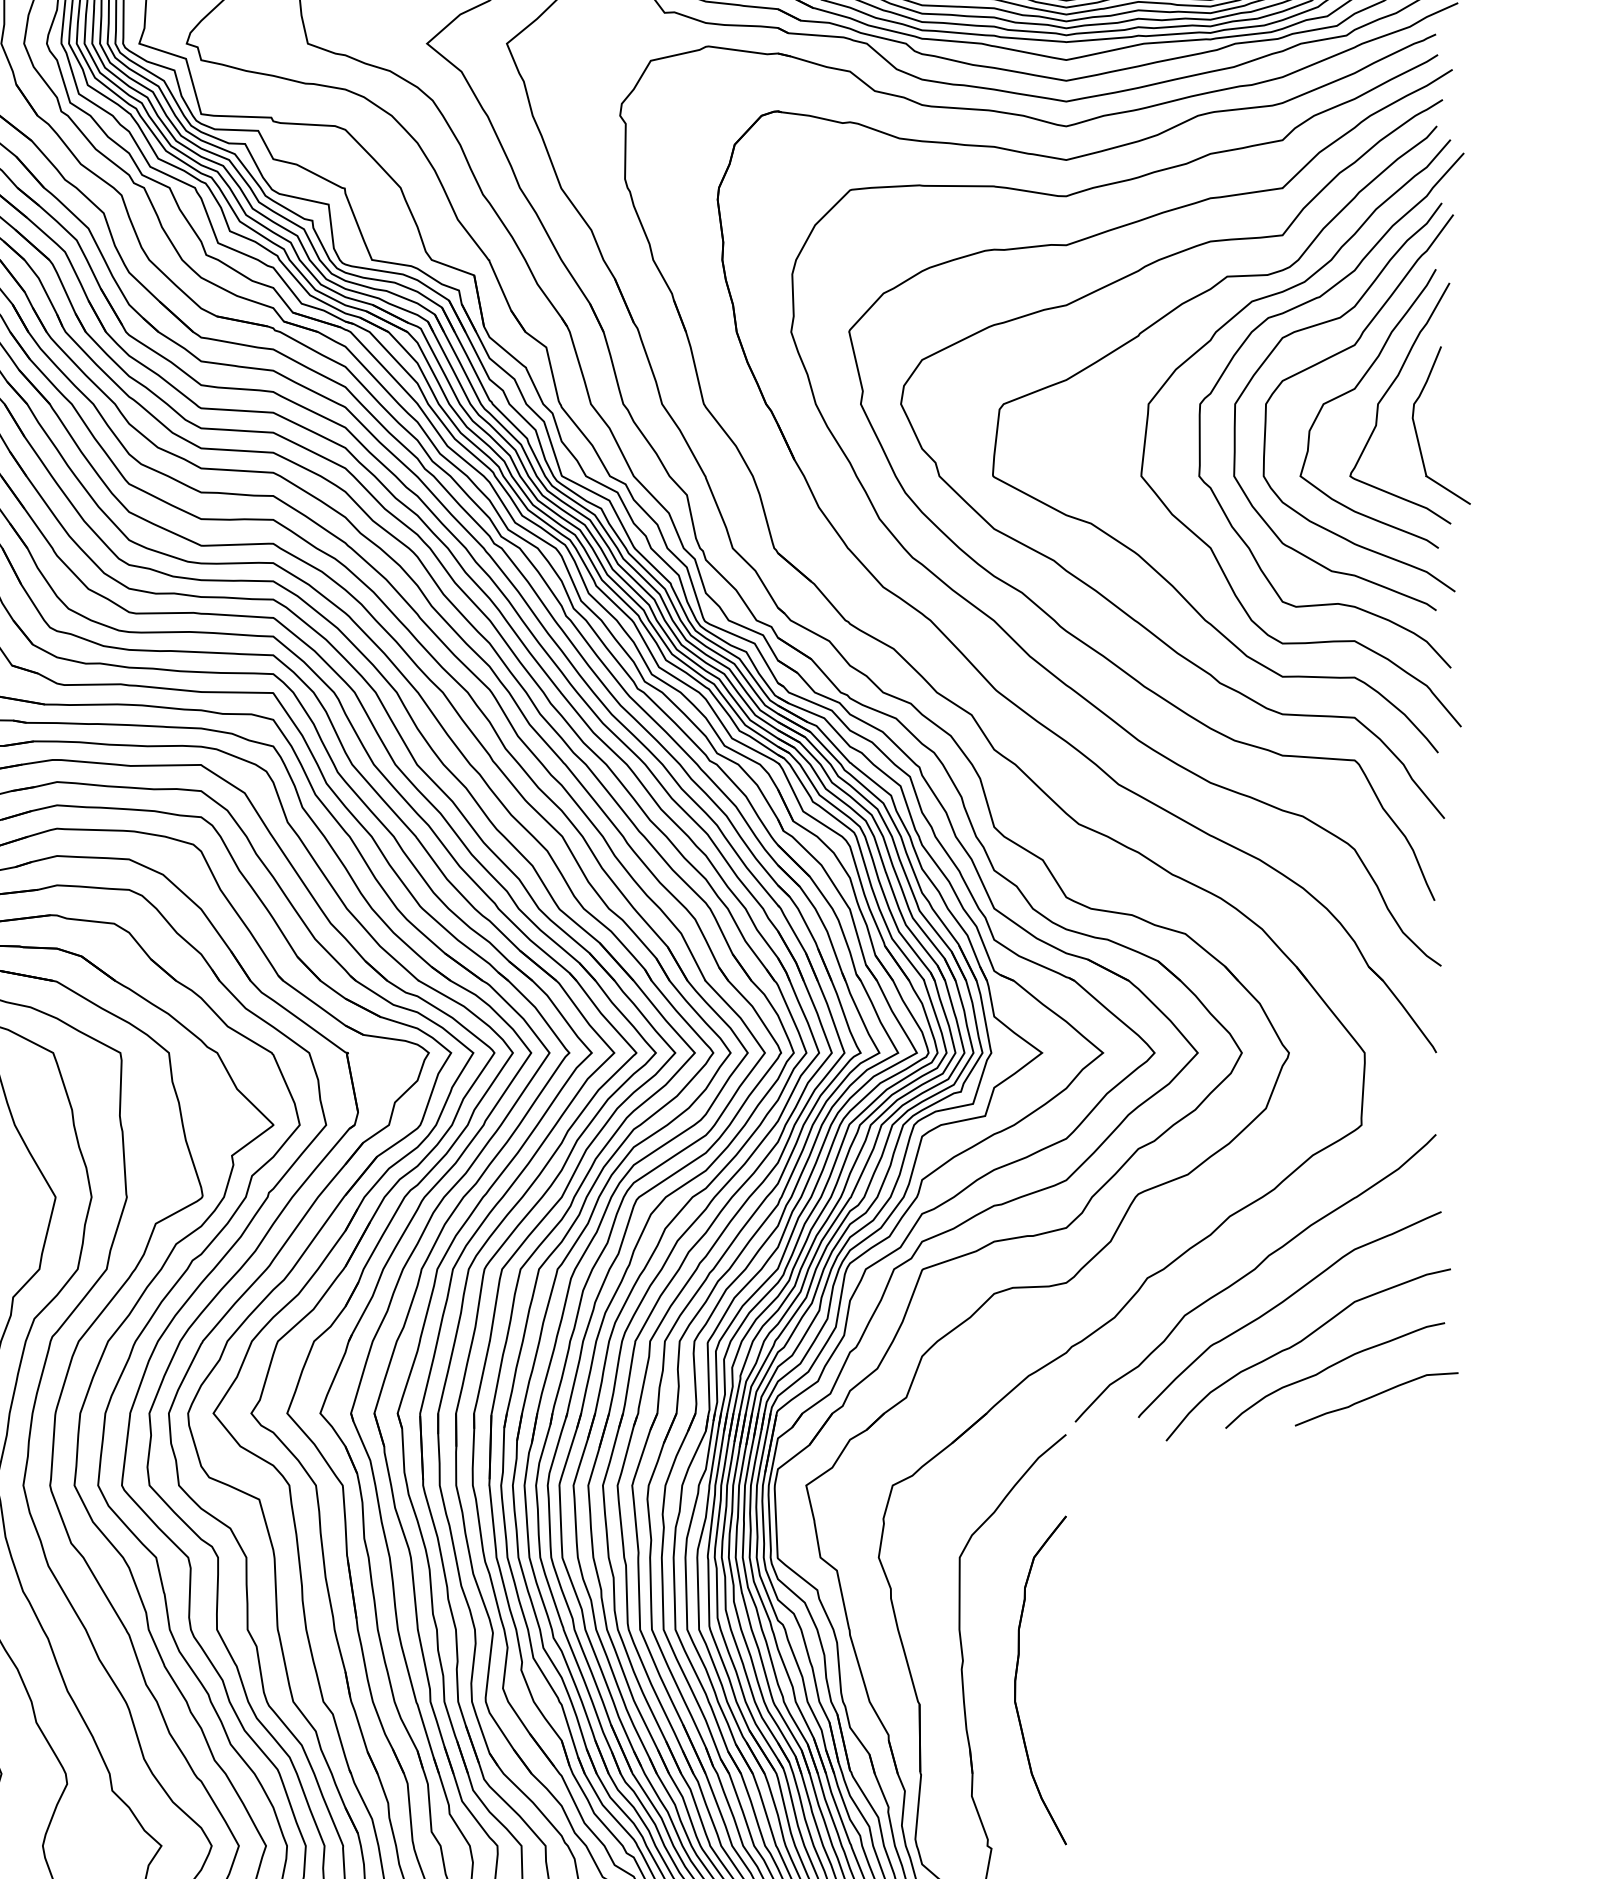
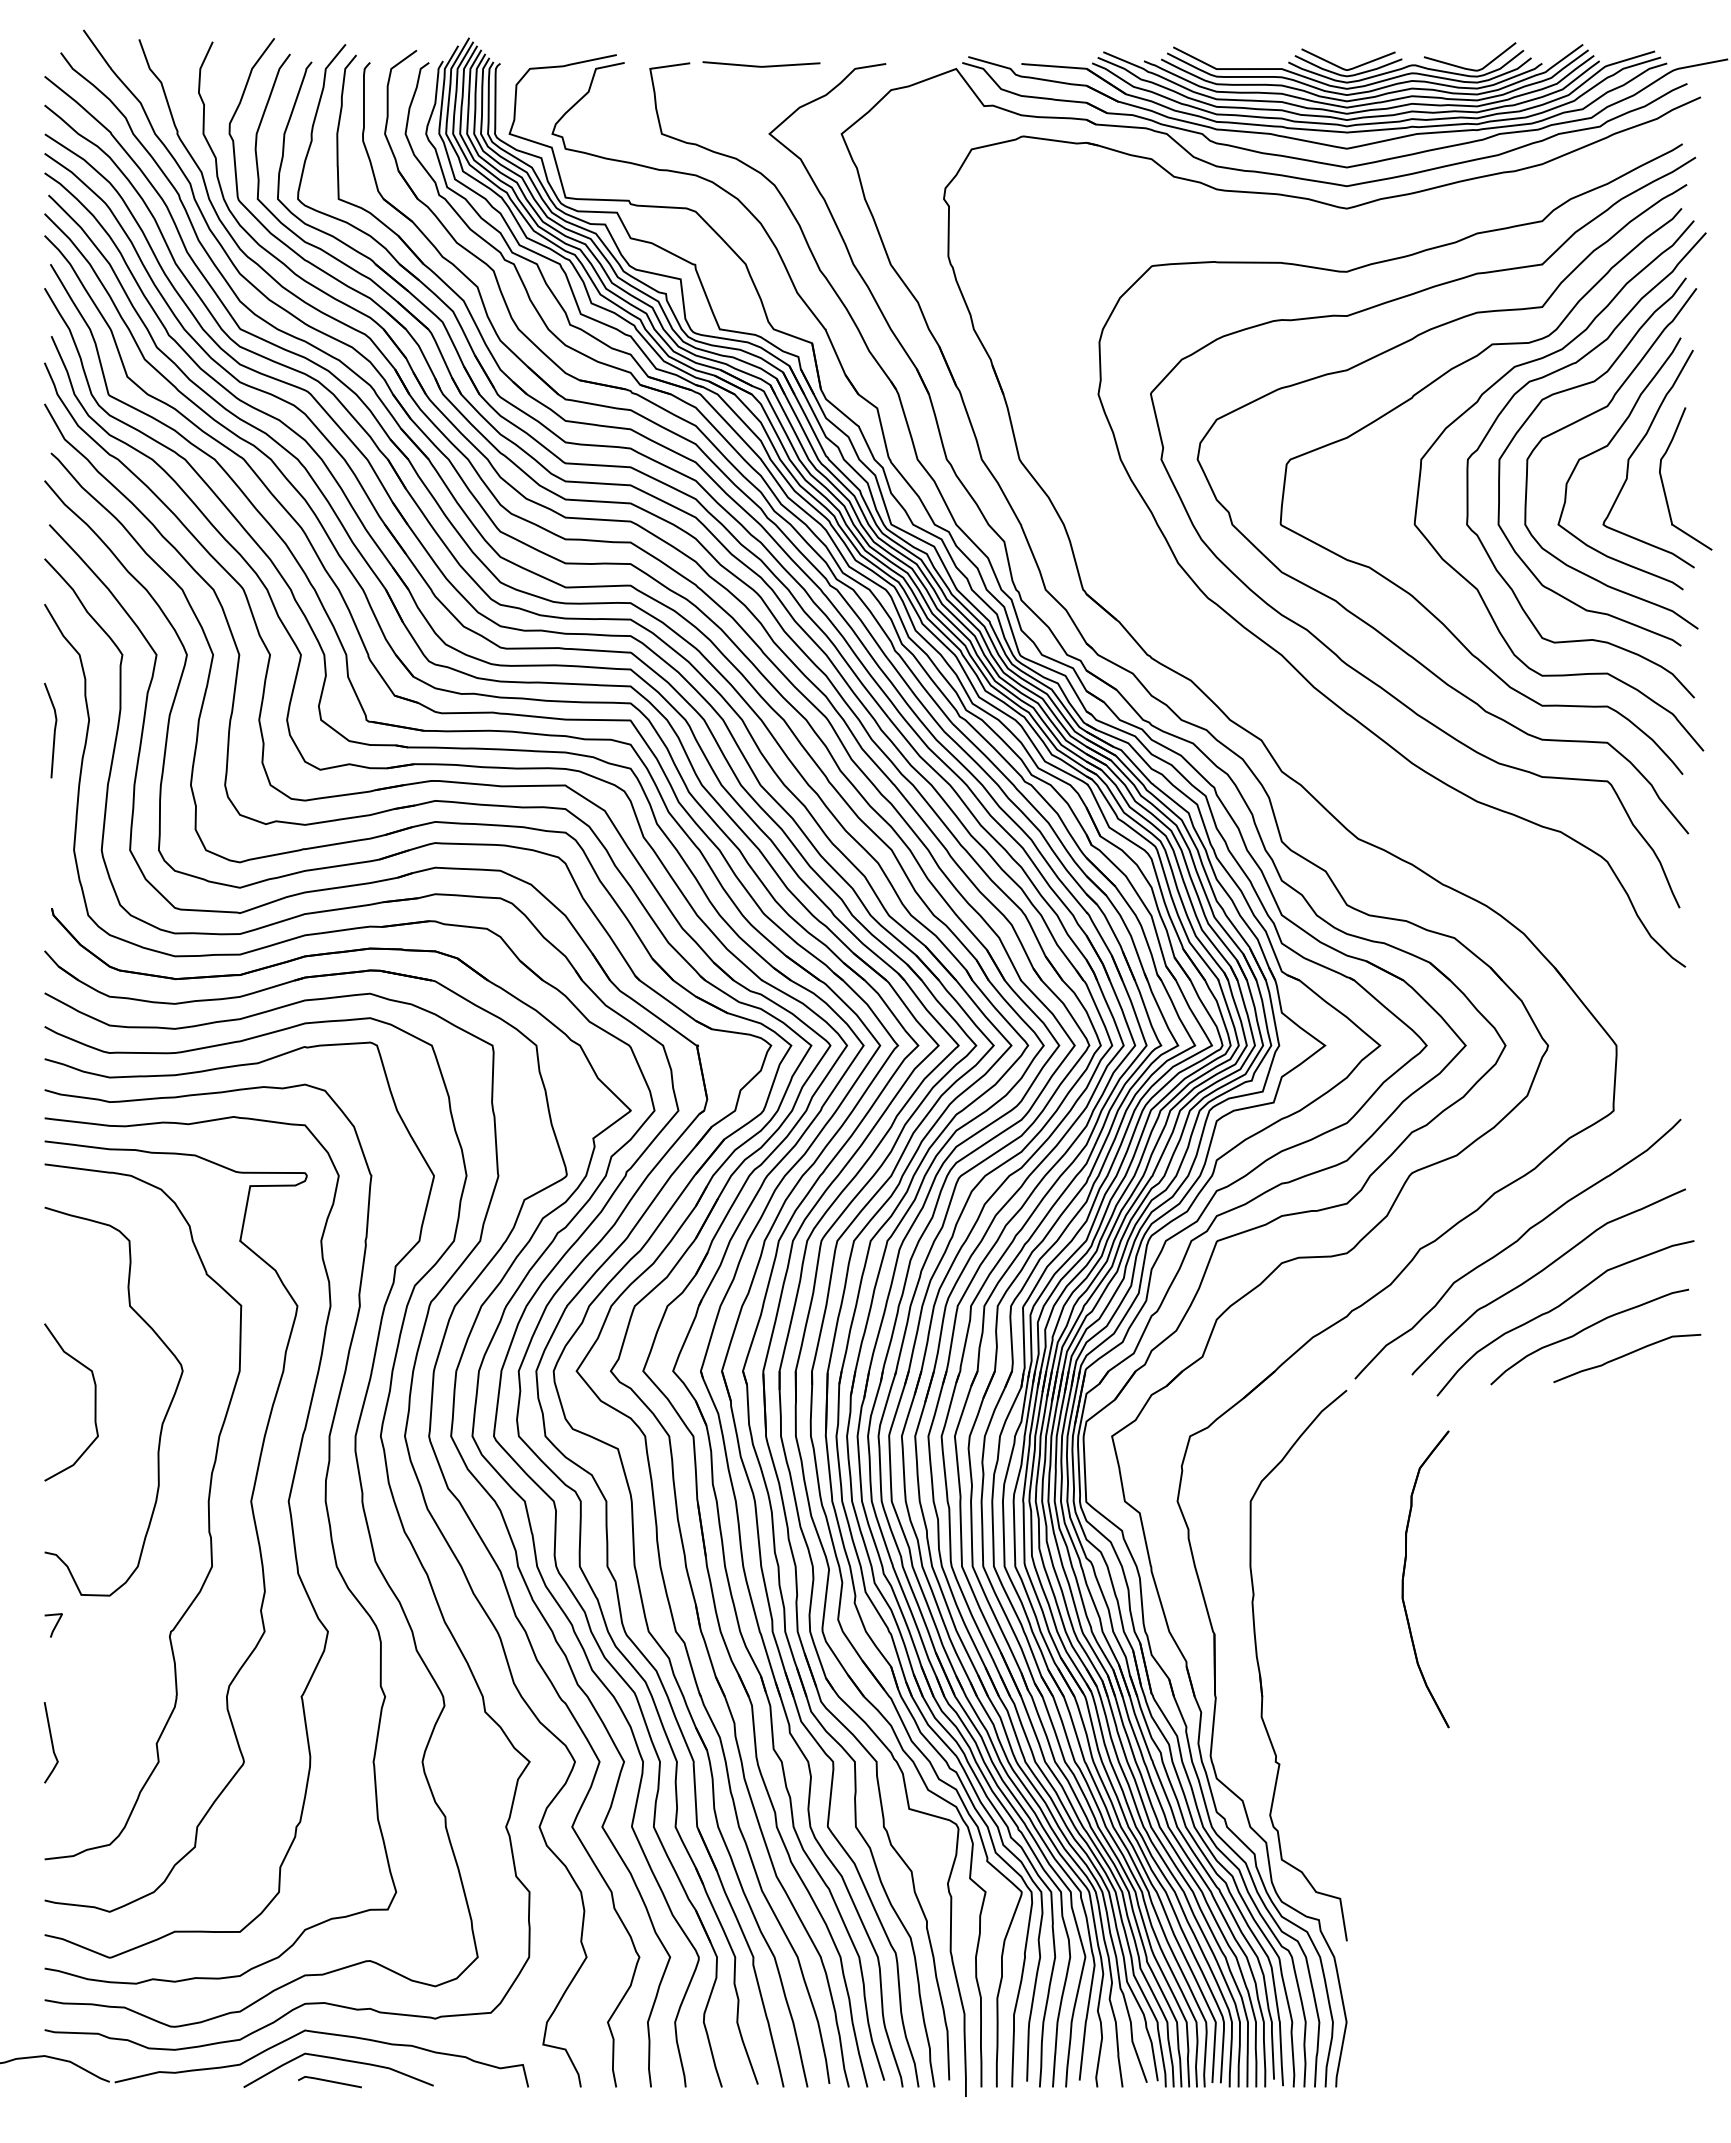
part: (959, 648) -> (1250, 680), removed
part: (1017, 1678) -> (1404, 1577), moved

